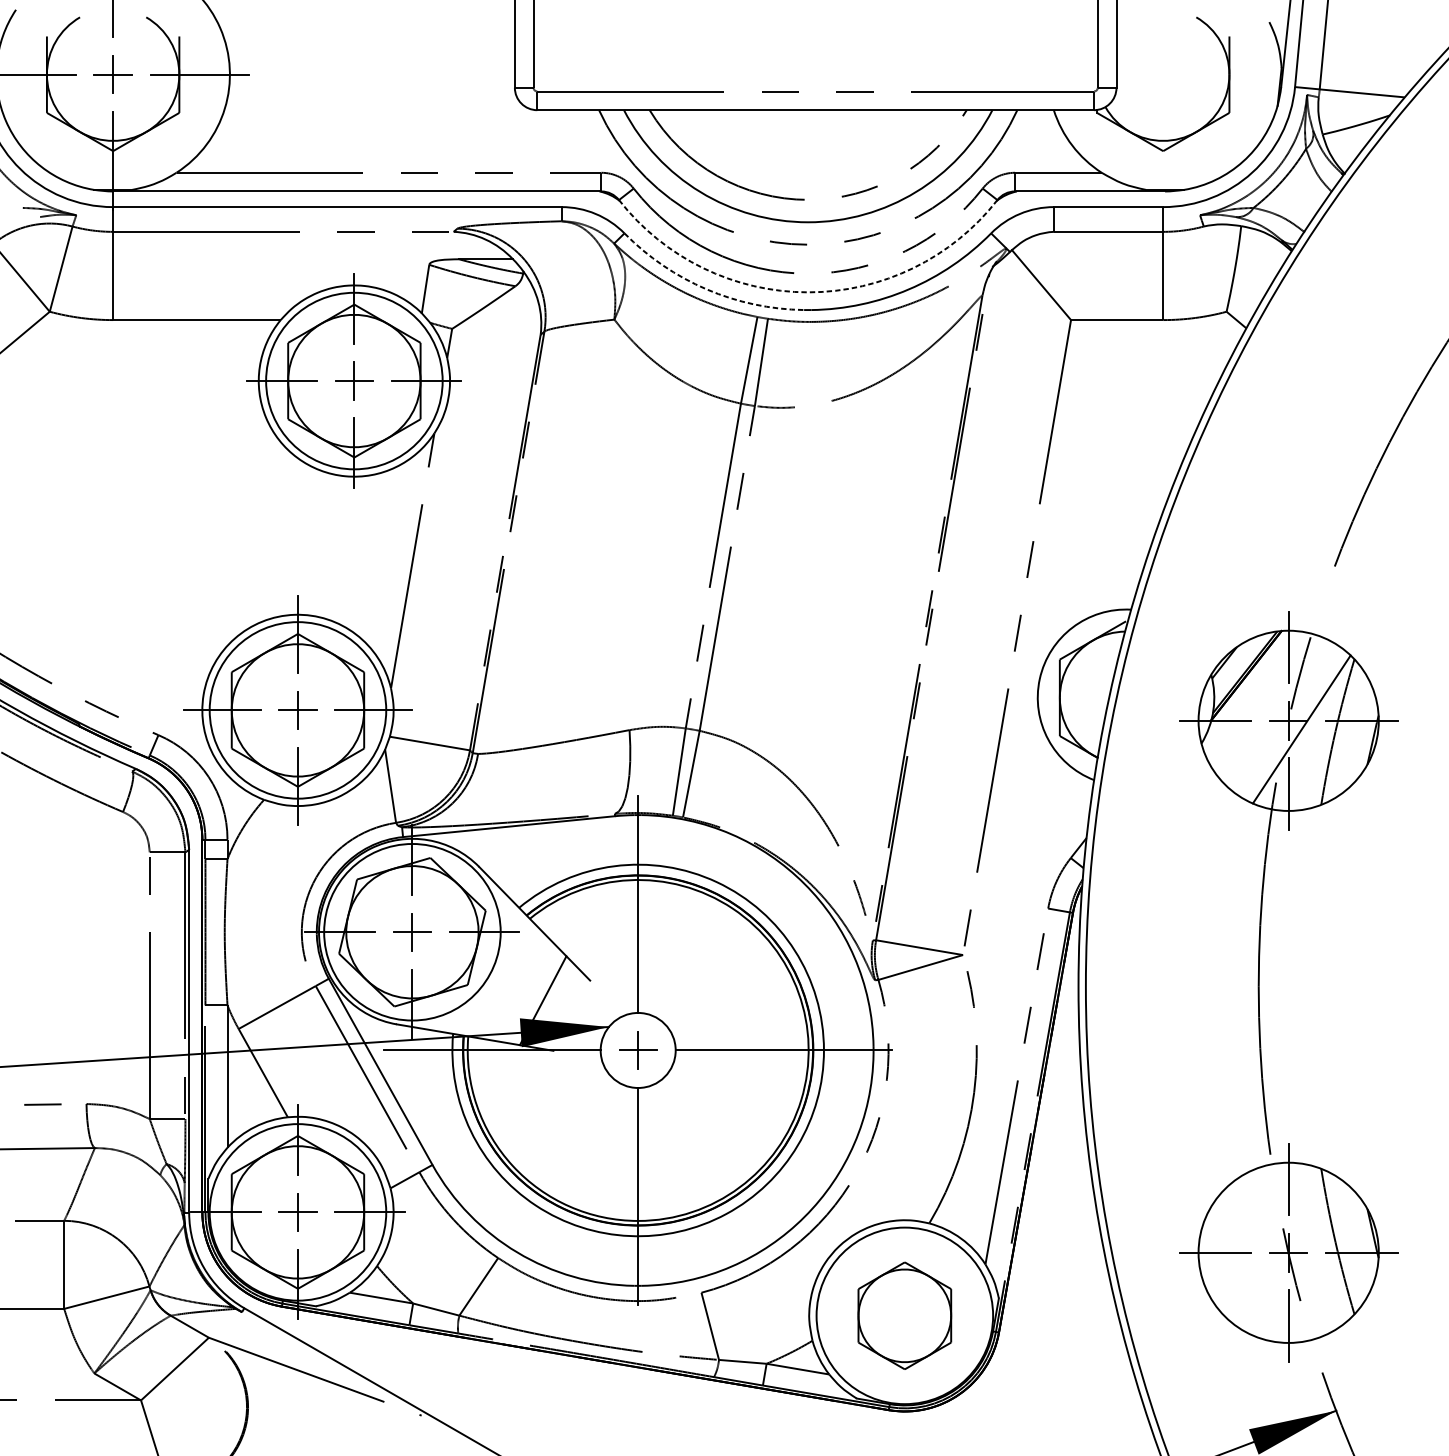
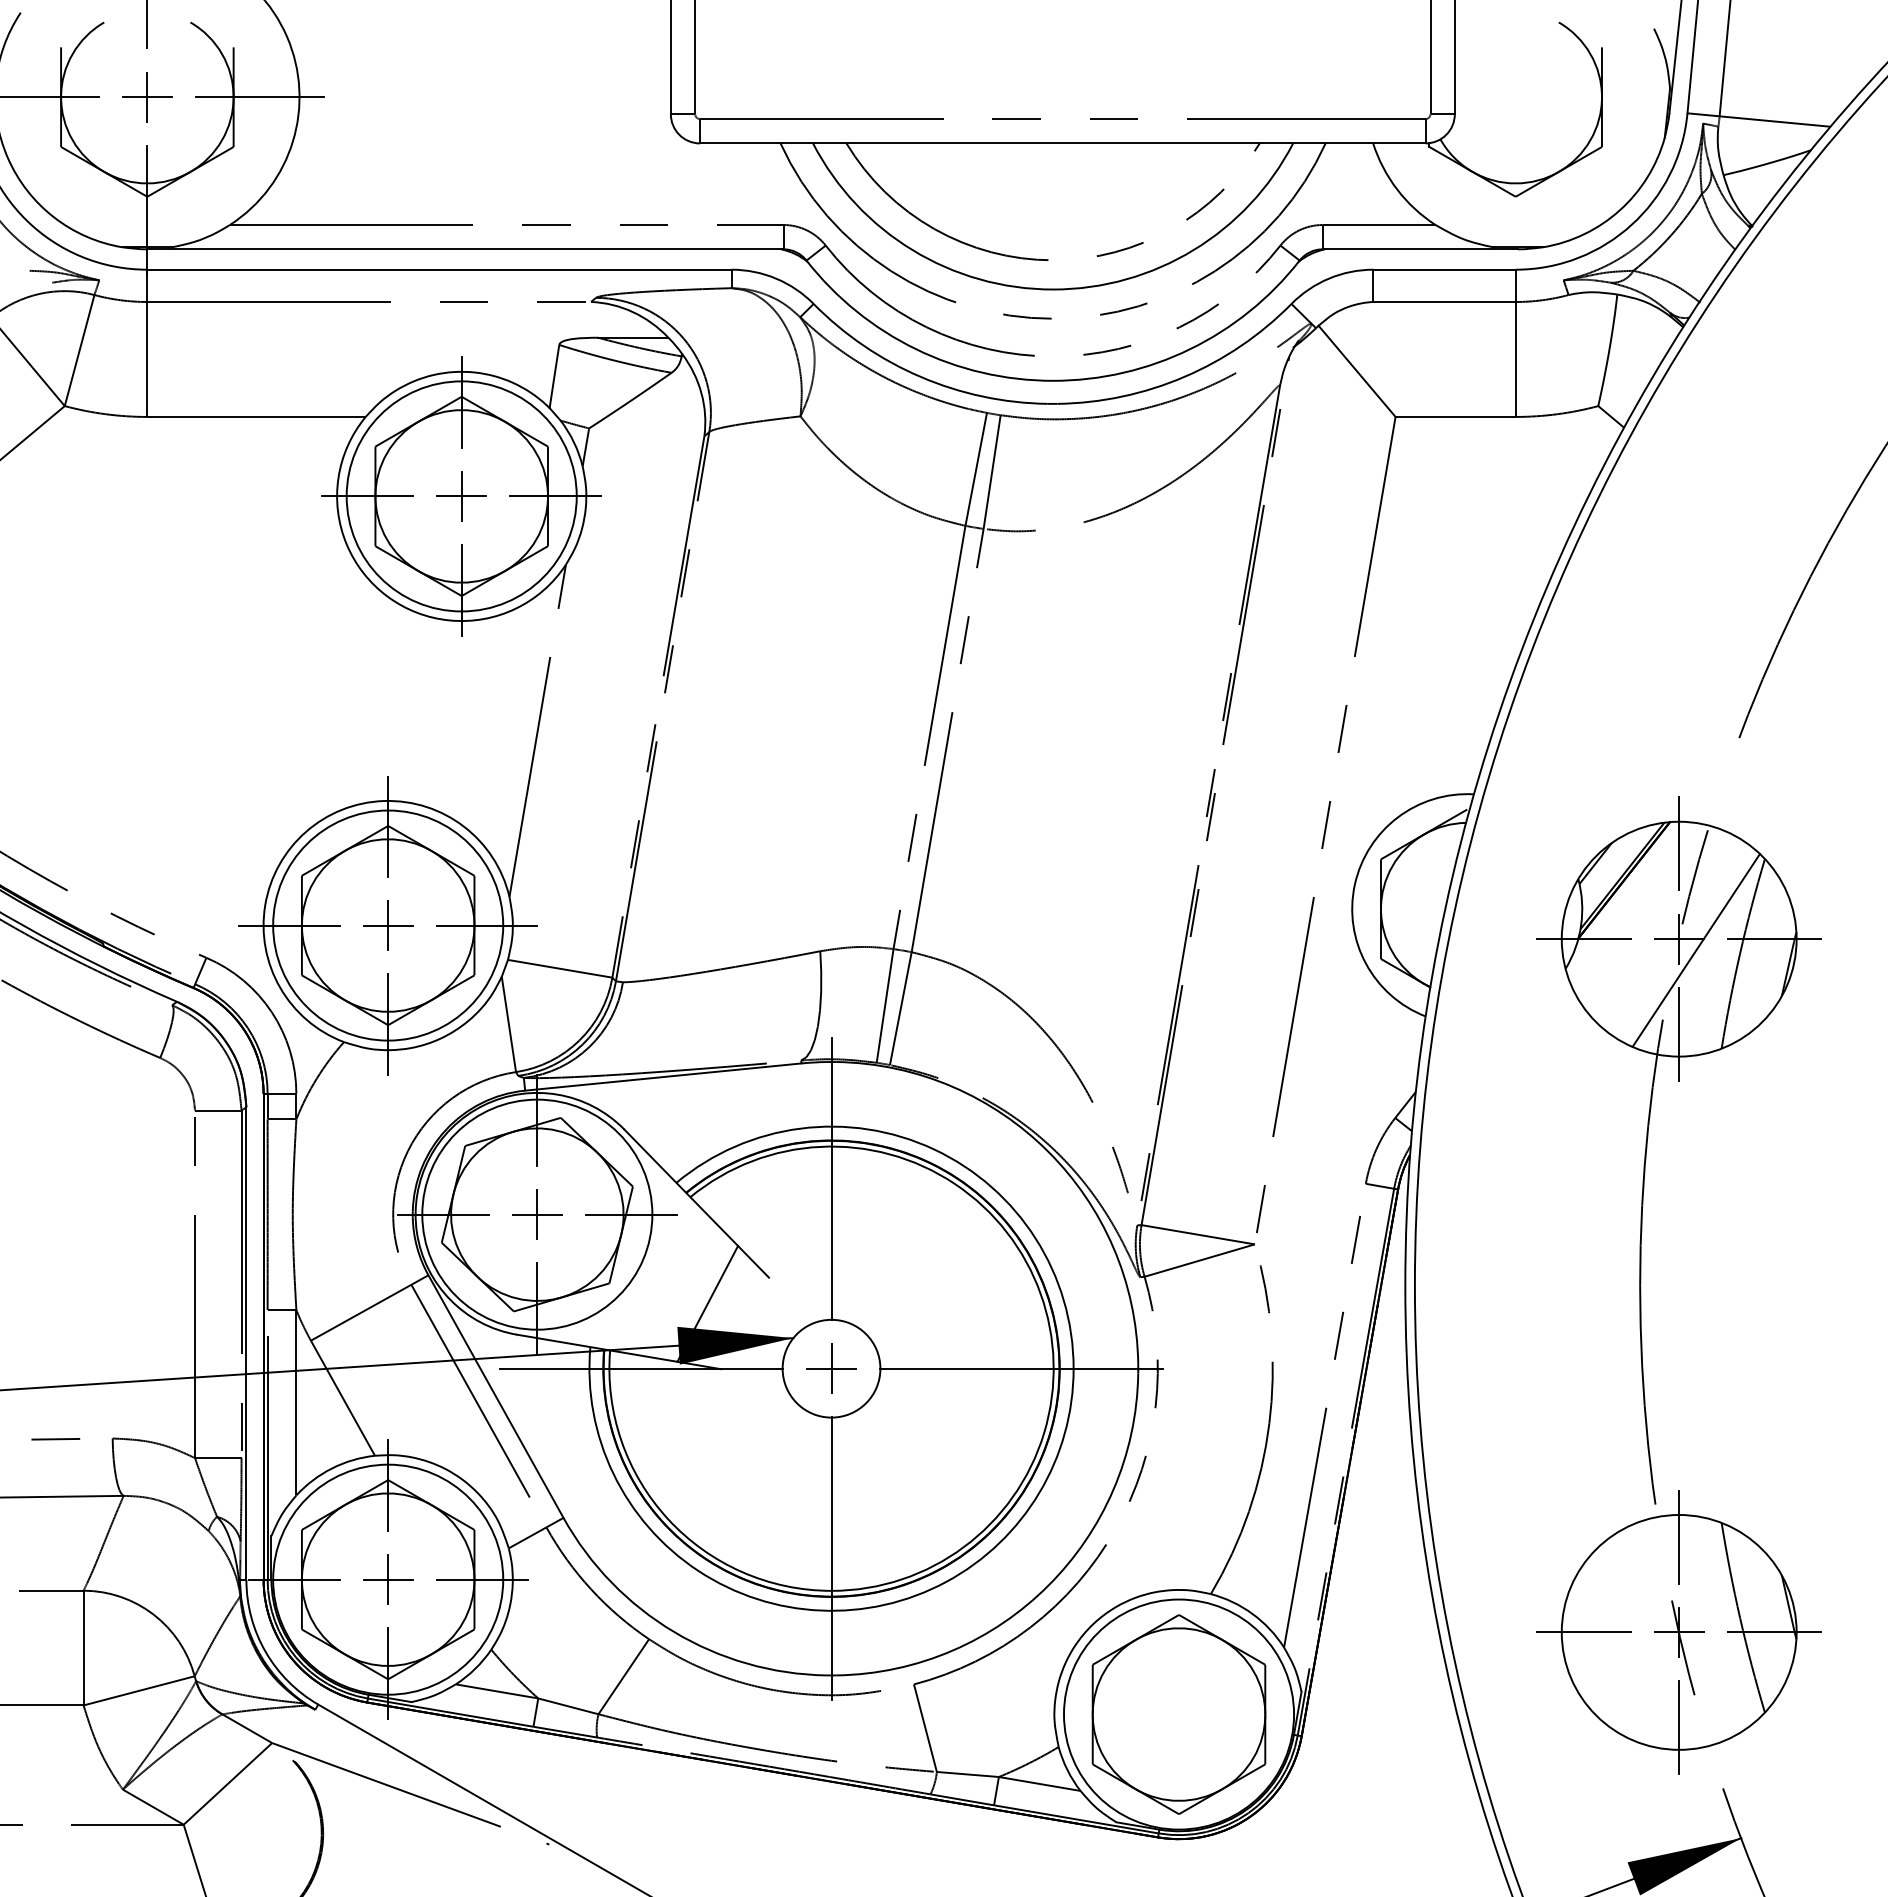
arc: (706, 289) -> (920, 376), dashed -> solid
arc: (808, 292) -> (1053, 380), dashed -> solid
part: (904, 1315) -> (1178, 1714), size x1.43

